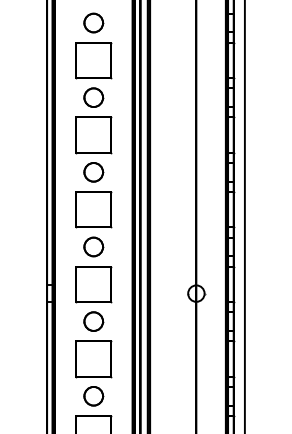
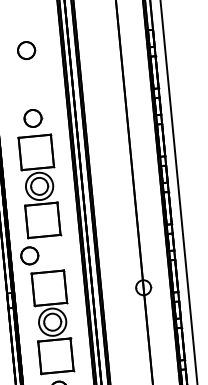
part: (93, 60) -> (29, 84), removed
circle: (93, 172) -> (39, 186), size x1.6
part: (93, 246) -> (29, 255), moved
circle: (93, 321) -> (52, 322), size x1.6

